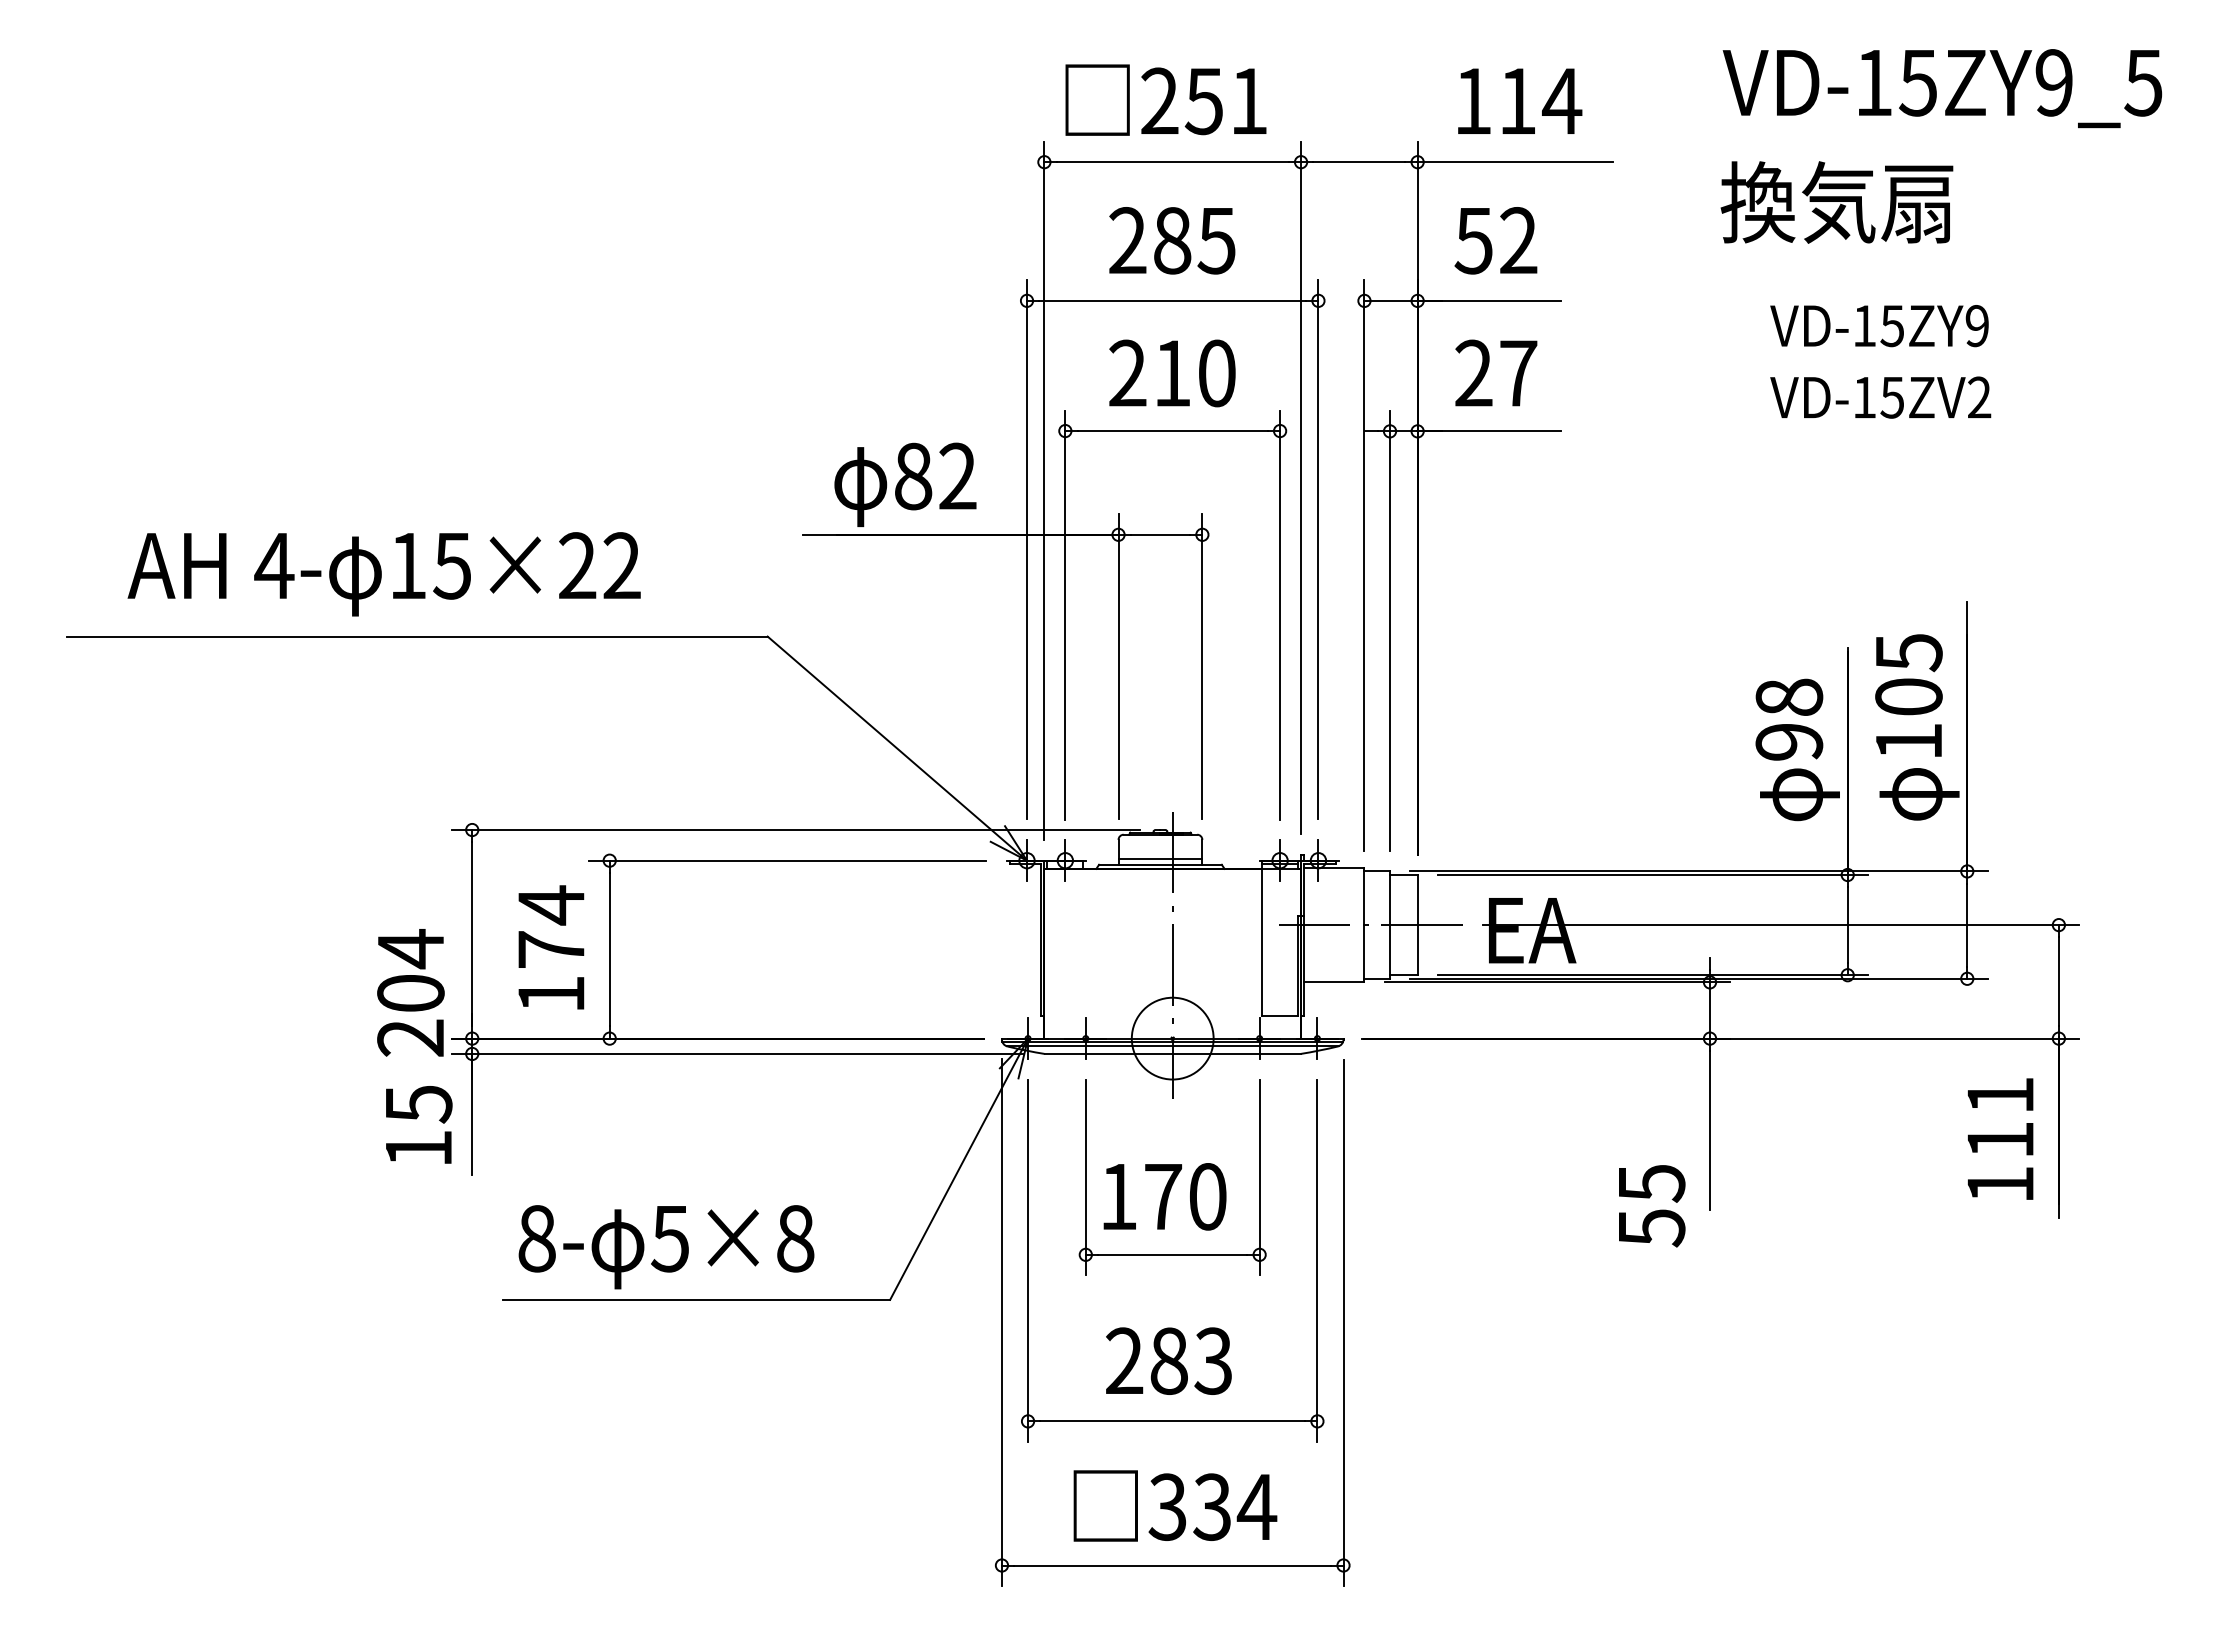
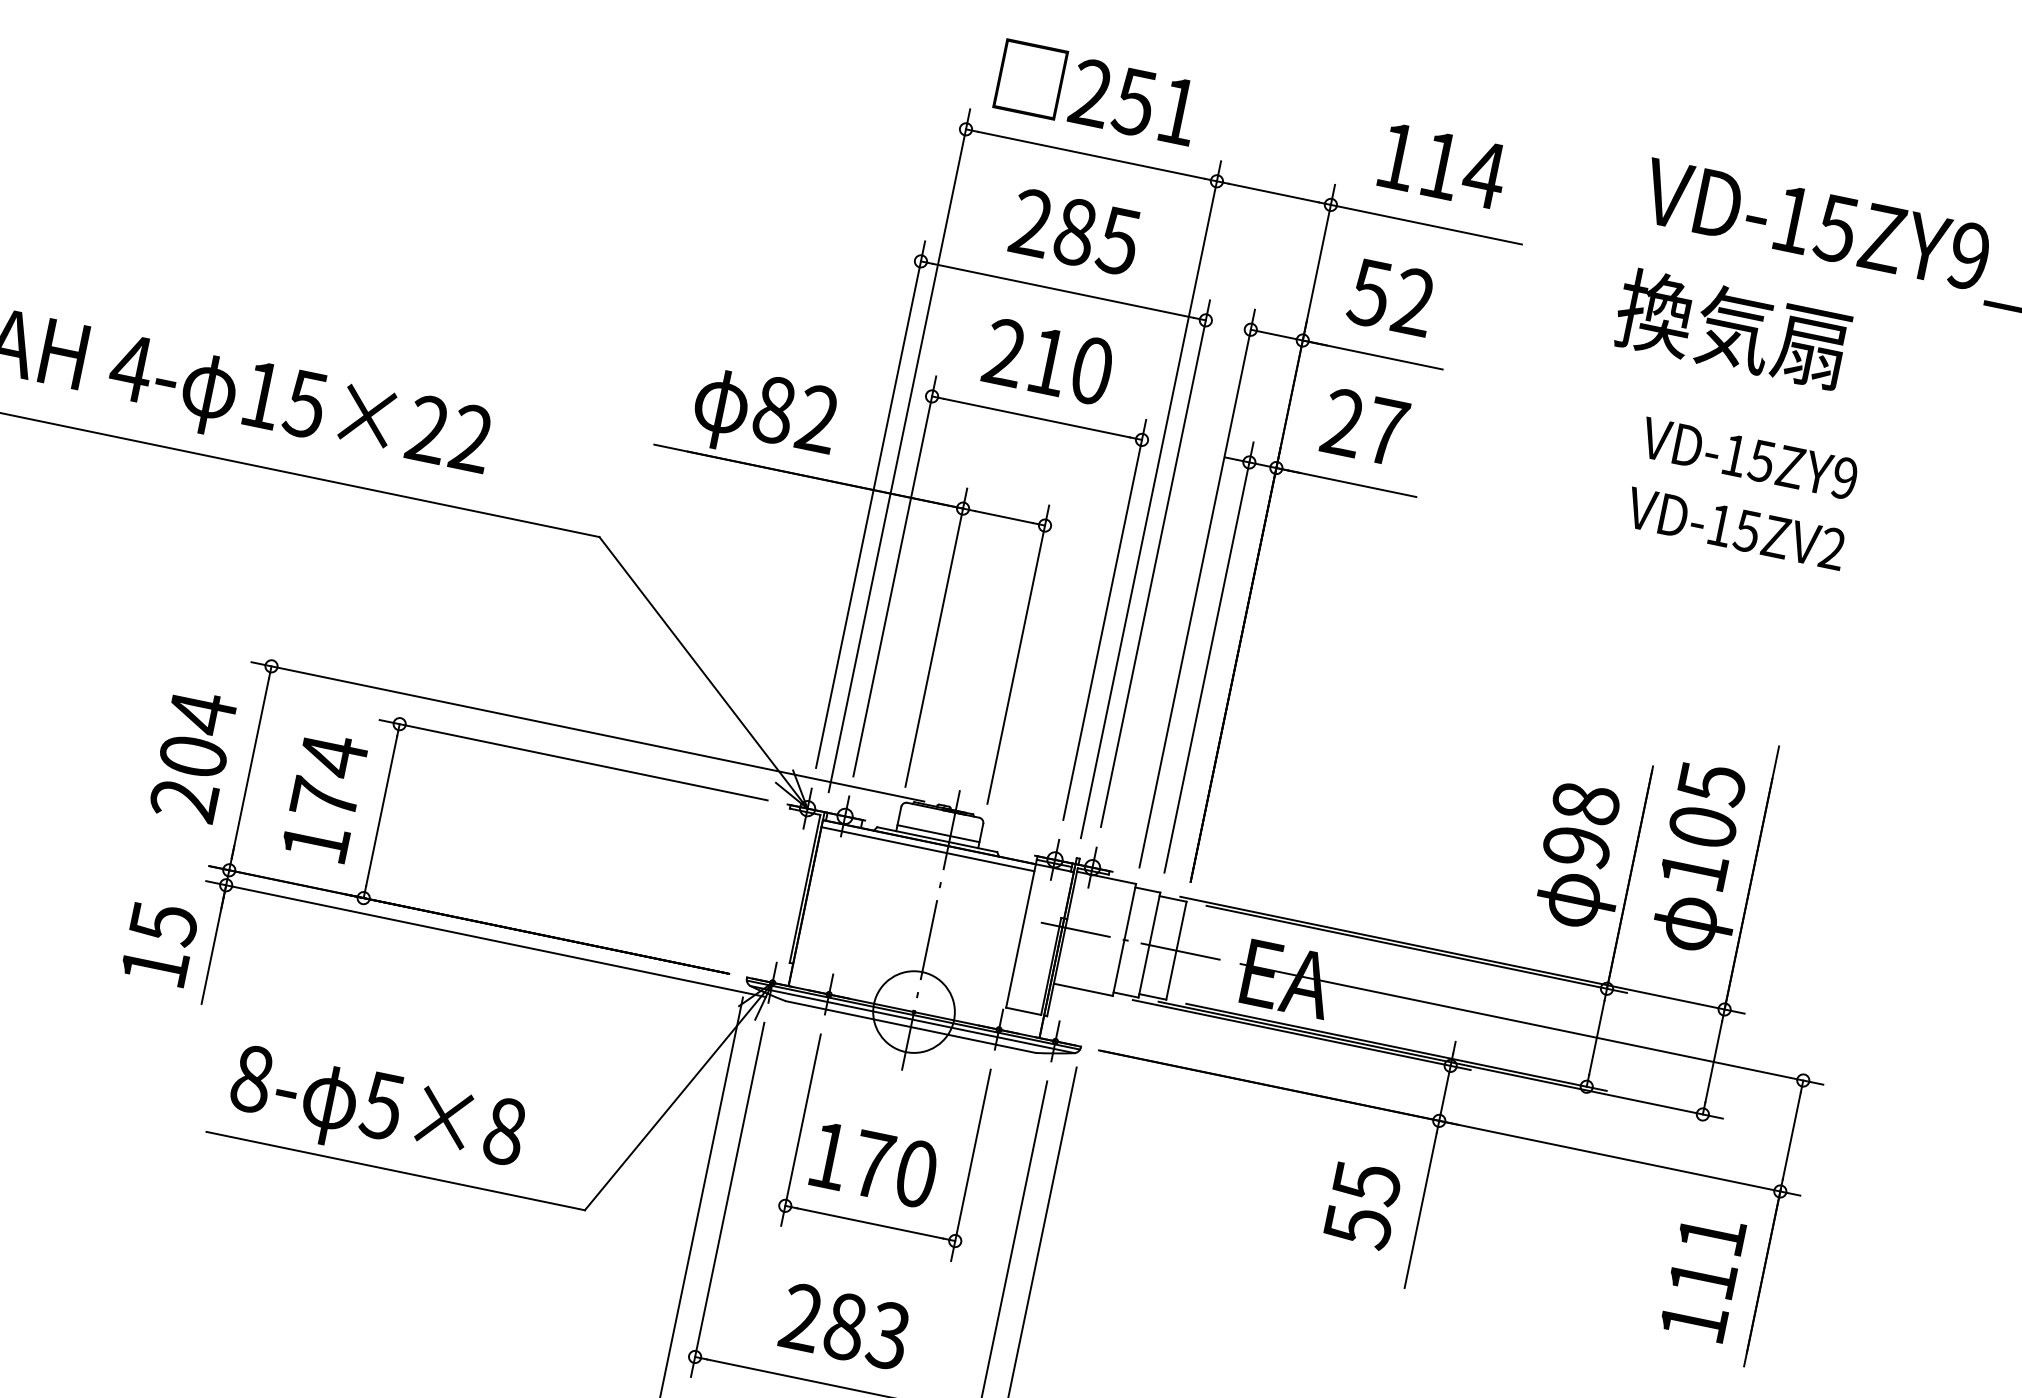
line: (1153, 876) -> (928, 849), added
text: (410, 992) -> (193, 755), moved
text: (1652, 1206) -> (1363, 1205), moved

